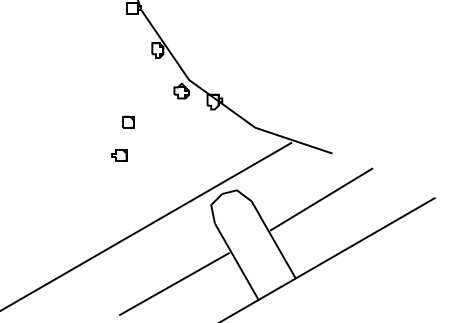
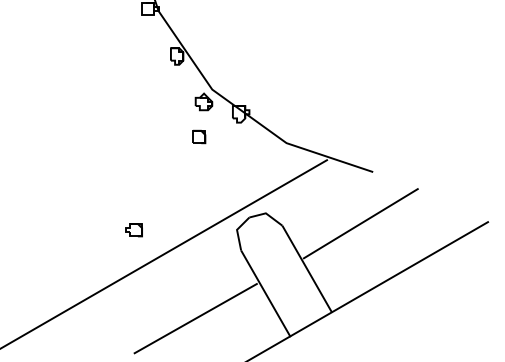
part: (128, 121) -> (199, 136), moved
part: (118, 155) -> (133, 230), moved

